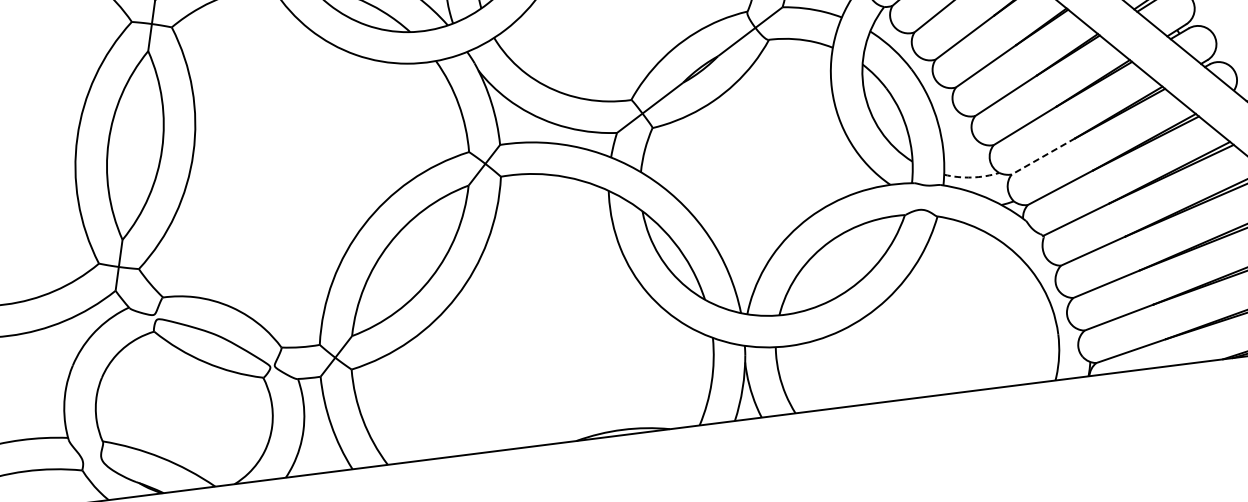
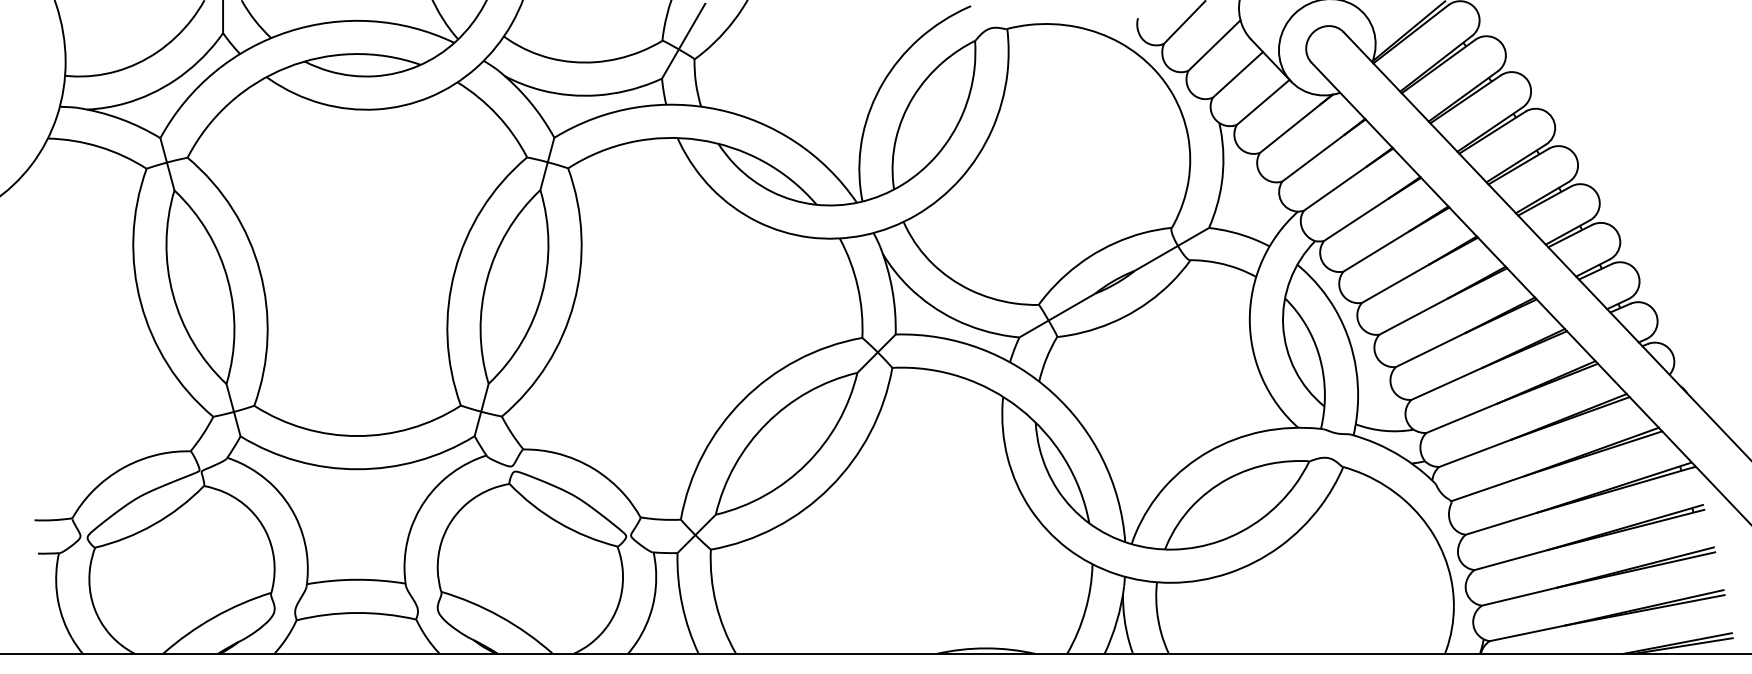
line: (1043, 156) -> (1461, 418), dashed -> solid
arc: (972, 177) -> (1384, 430), dashed -> solid

